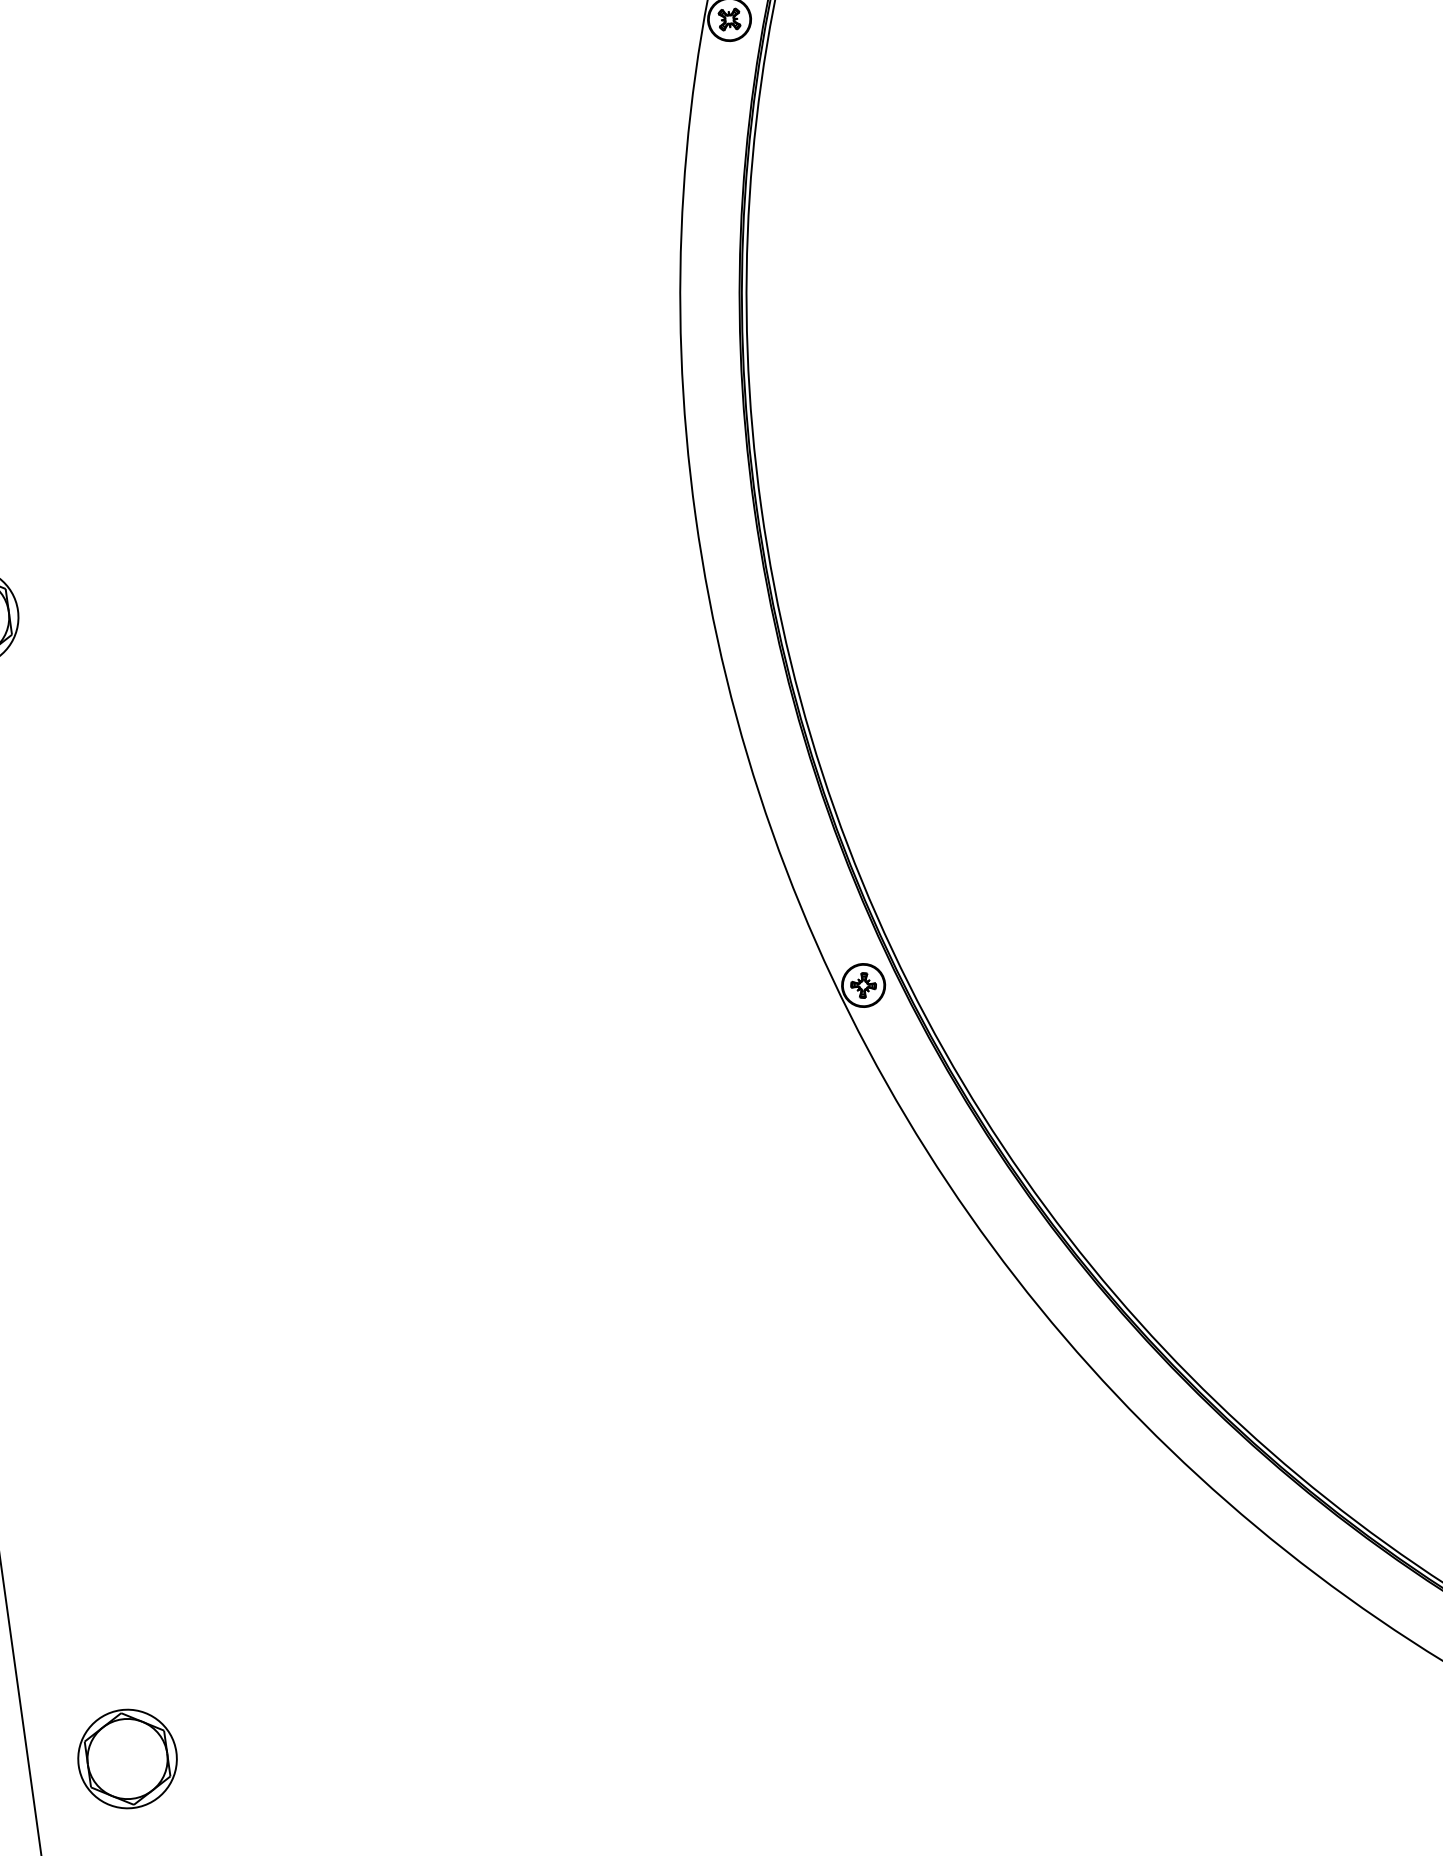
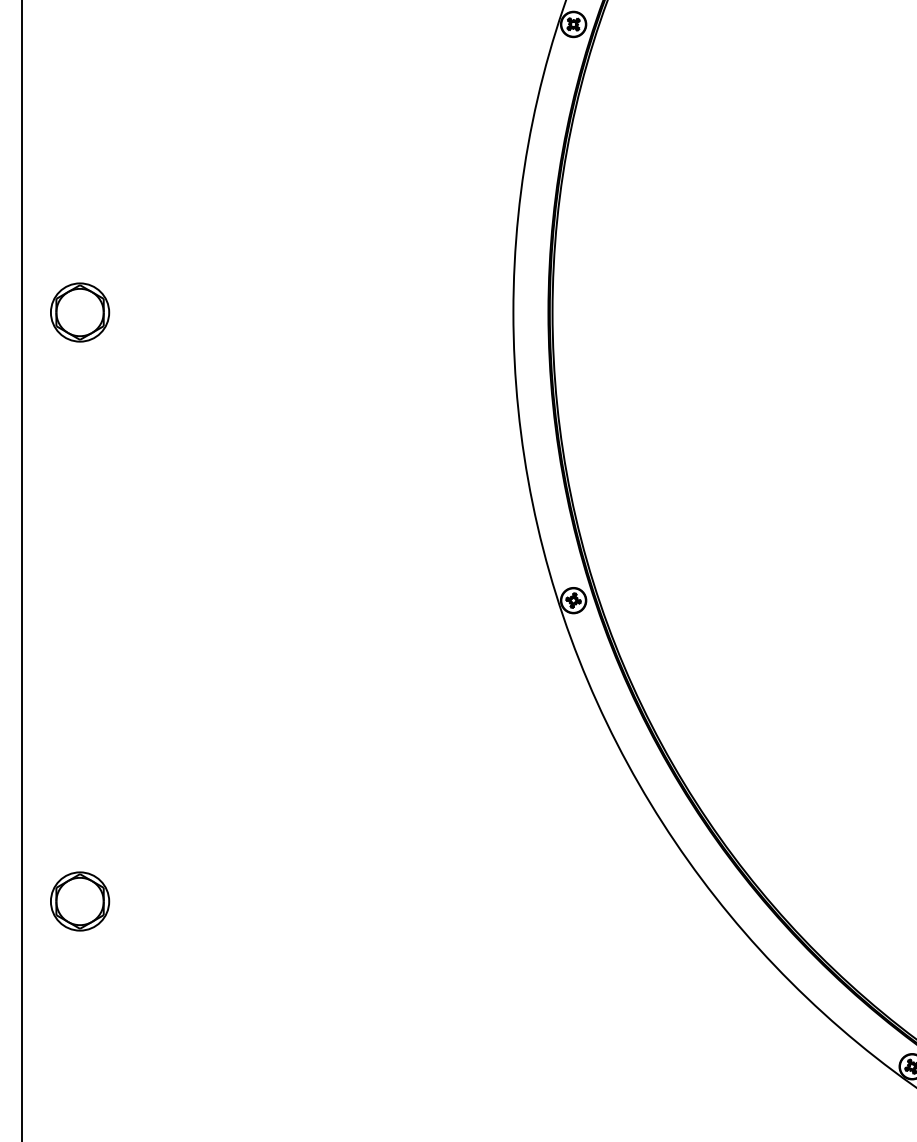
part: (128, 1758) -> (80, 901), moved

